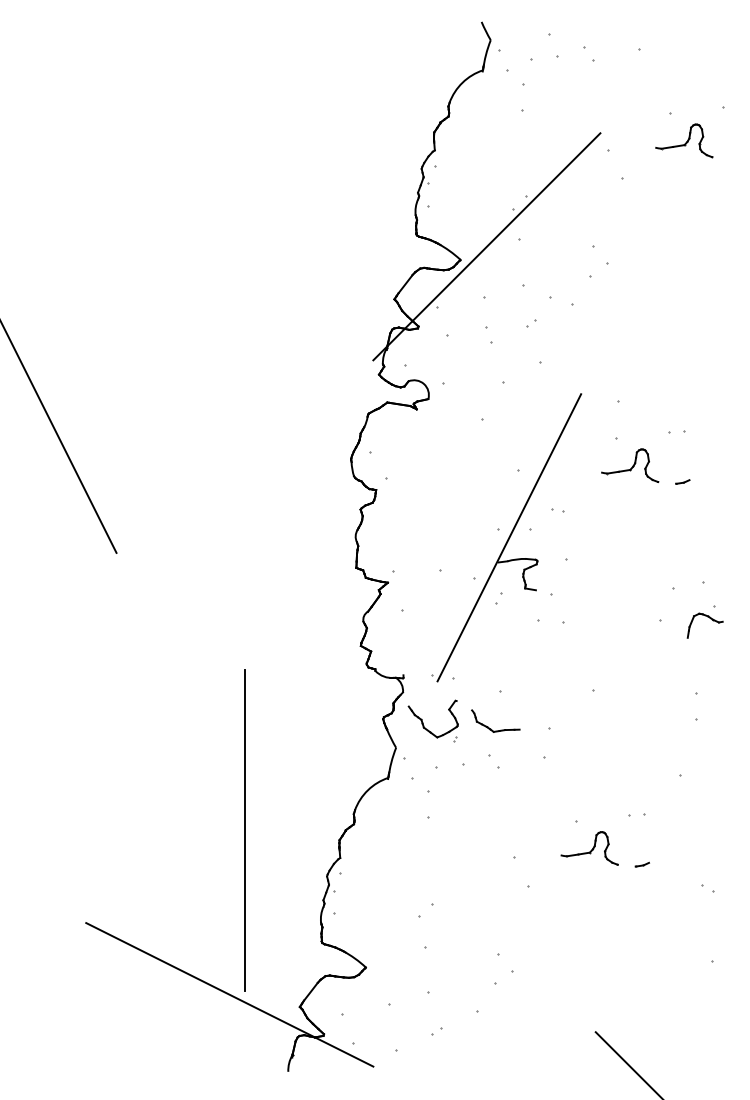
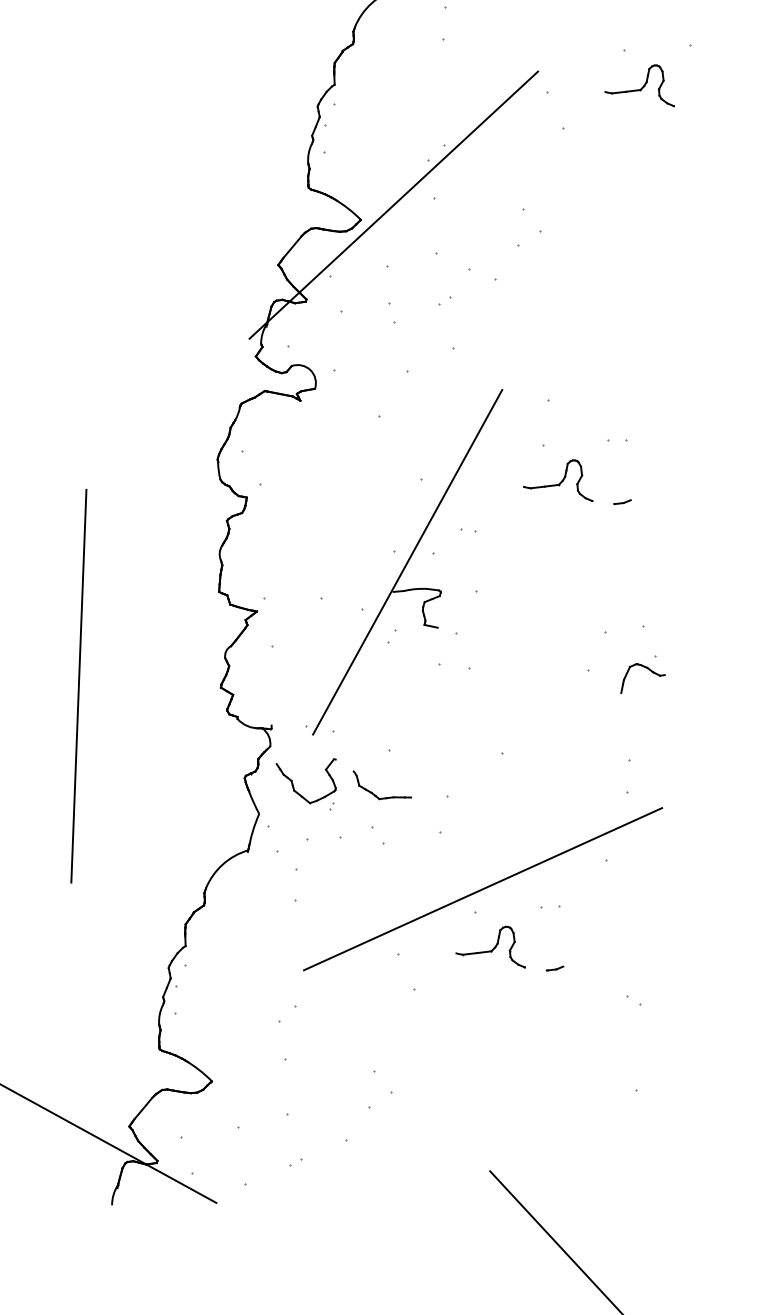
line: (580, 801) -> (482, 888), added
line: (244, 830) -> (78, 686), moved

